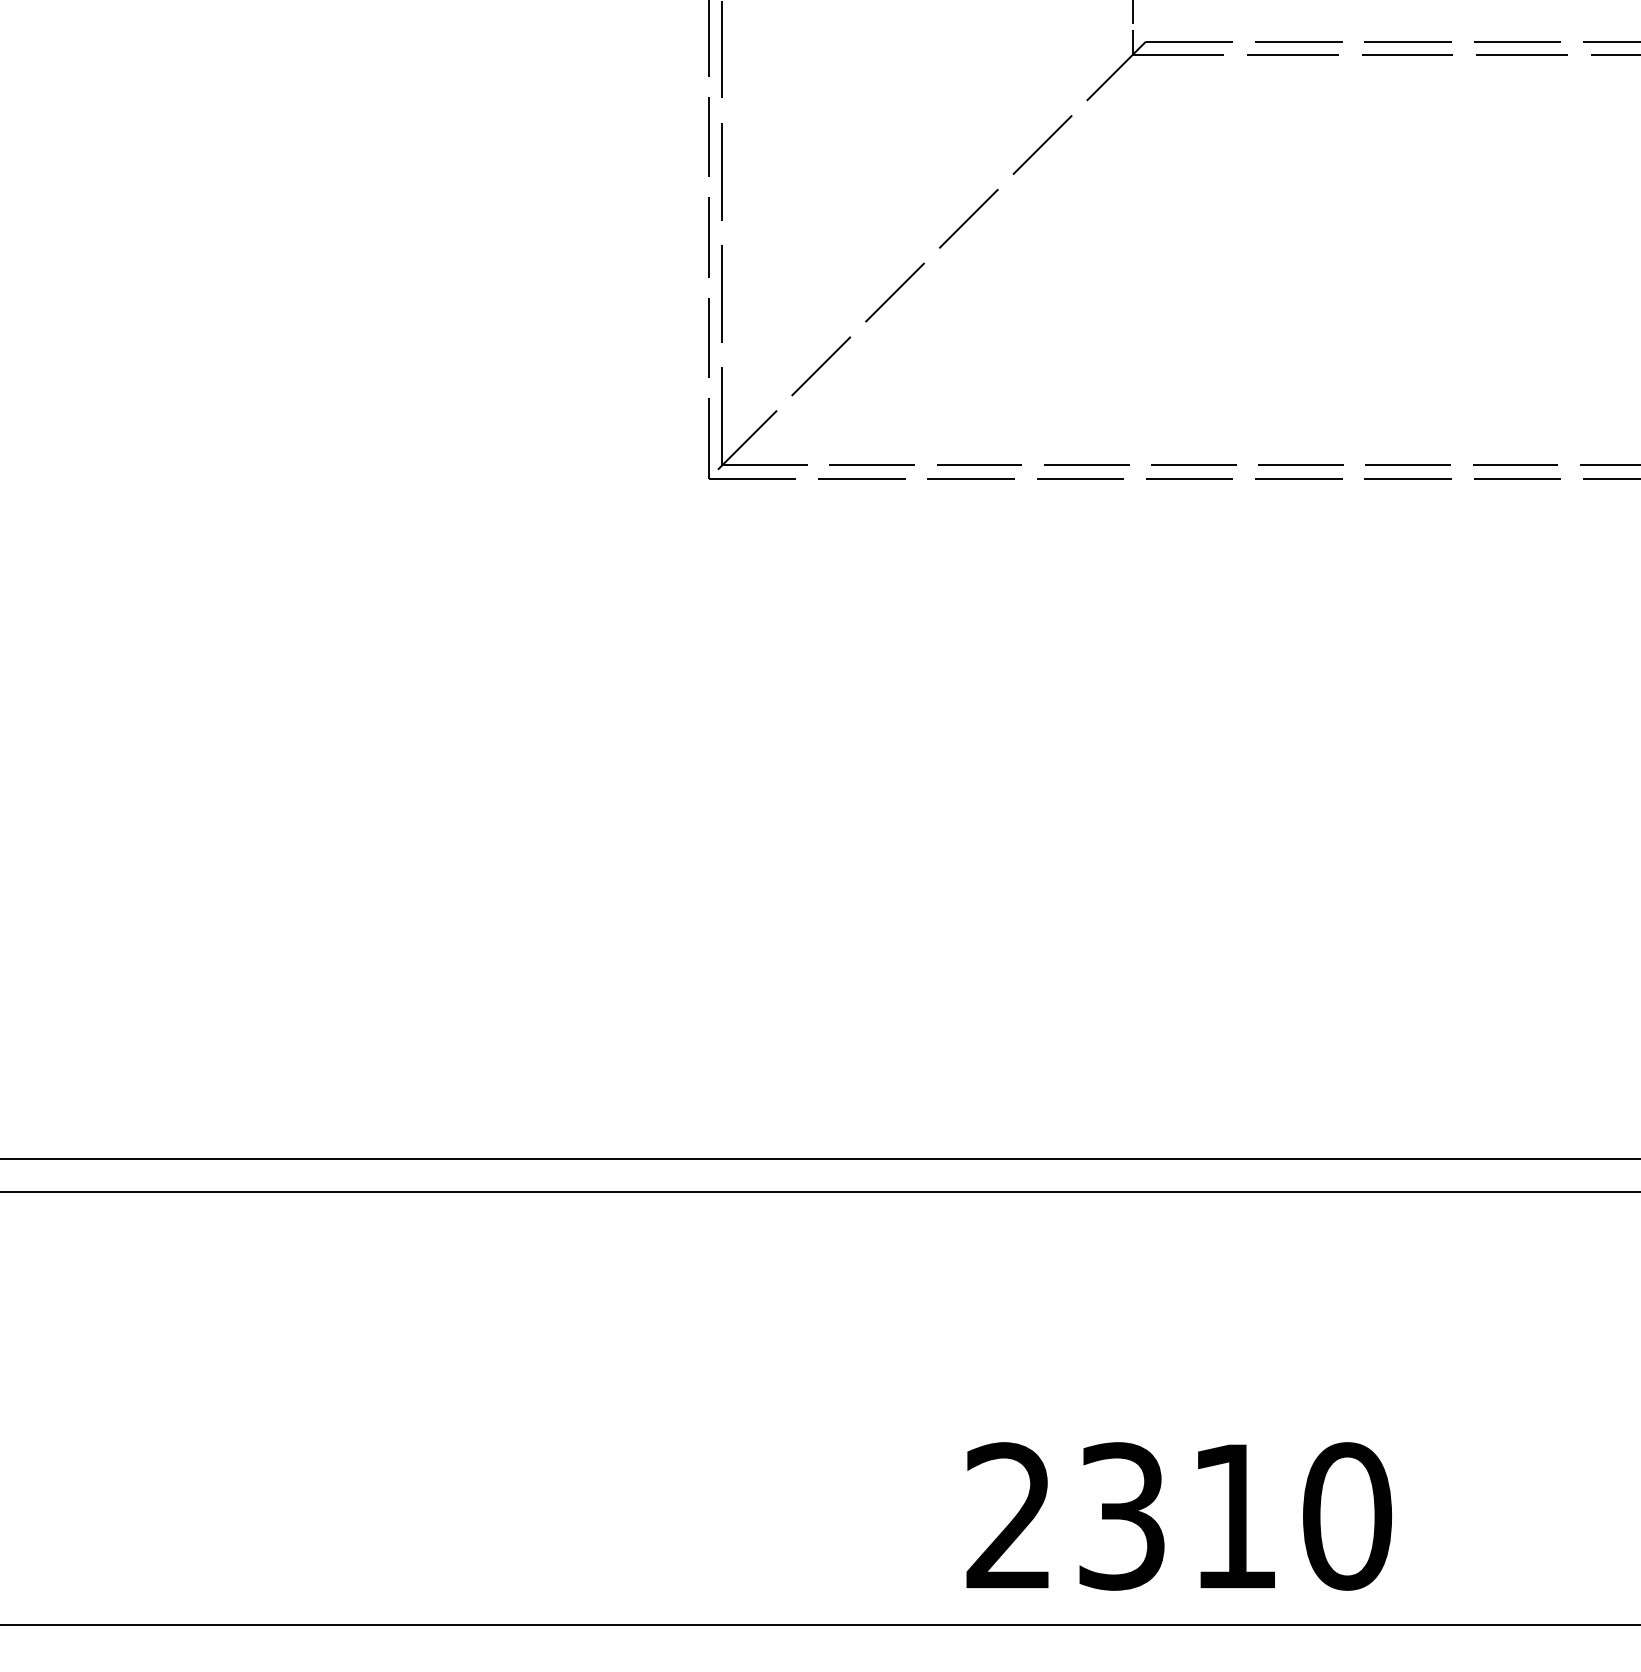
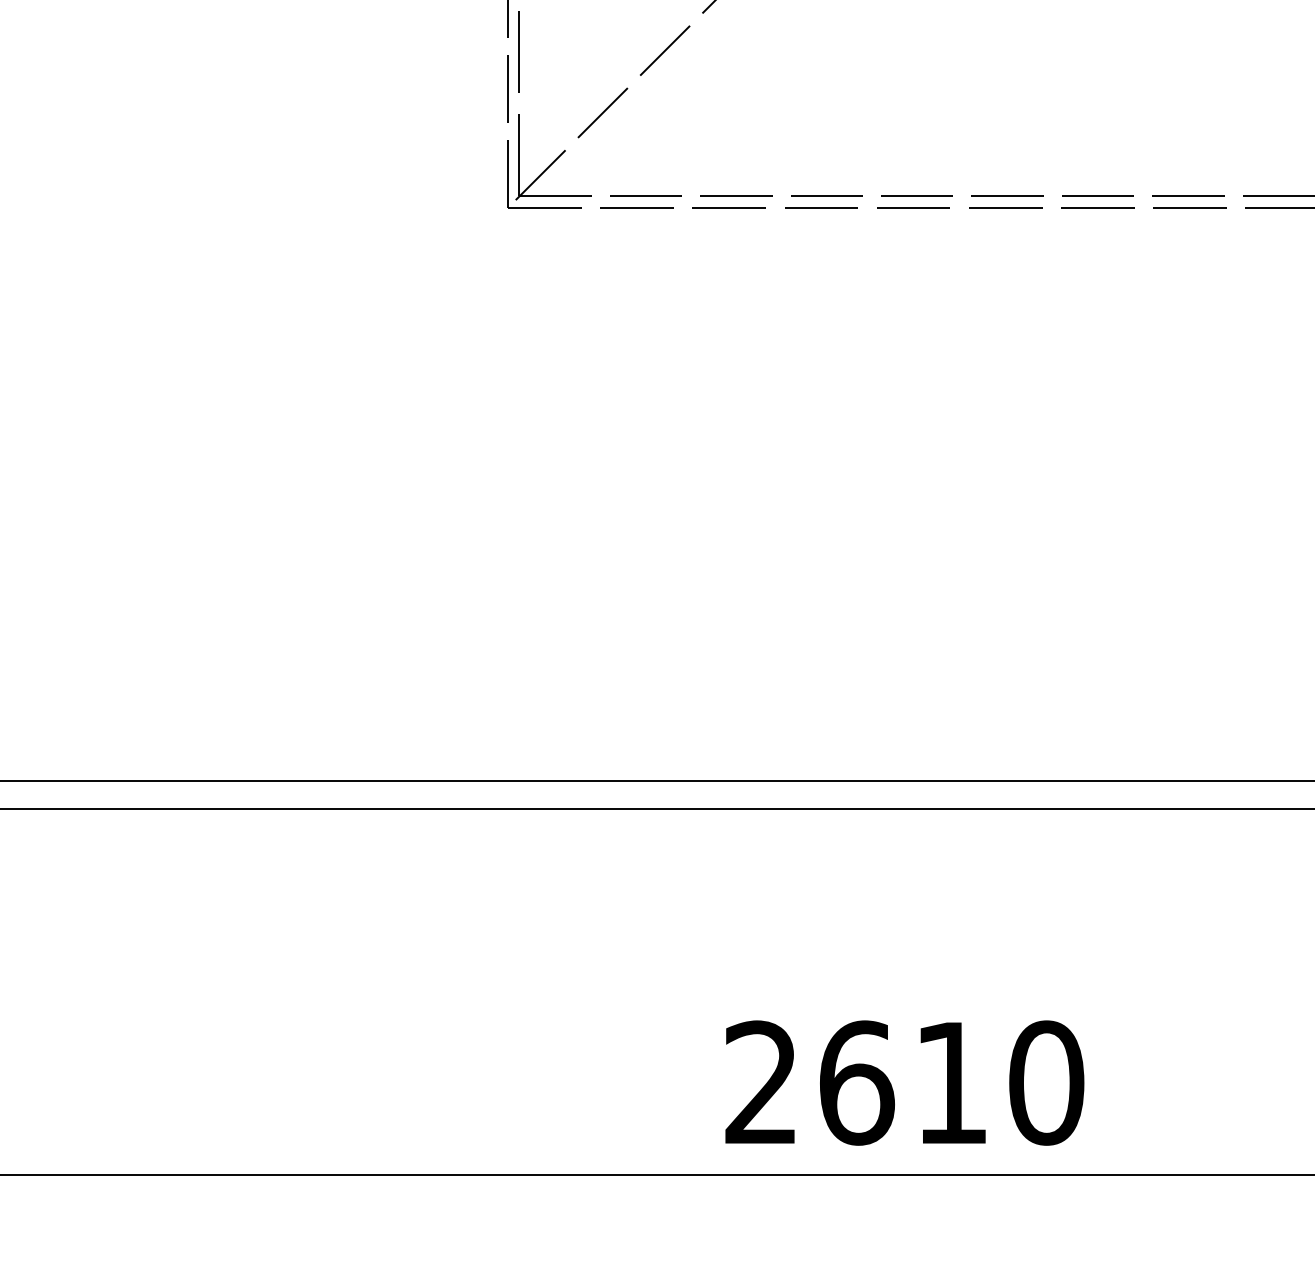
text: (1122, 1516) -> (856, 1083), 2310 -> 2610

